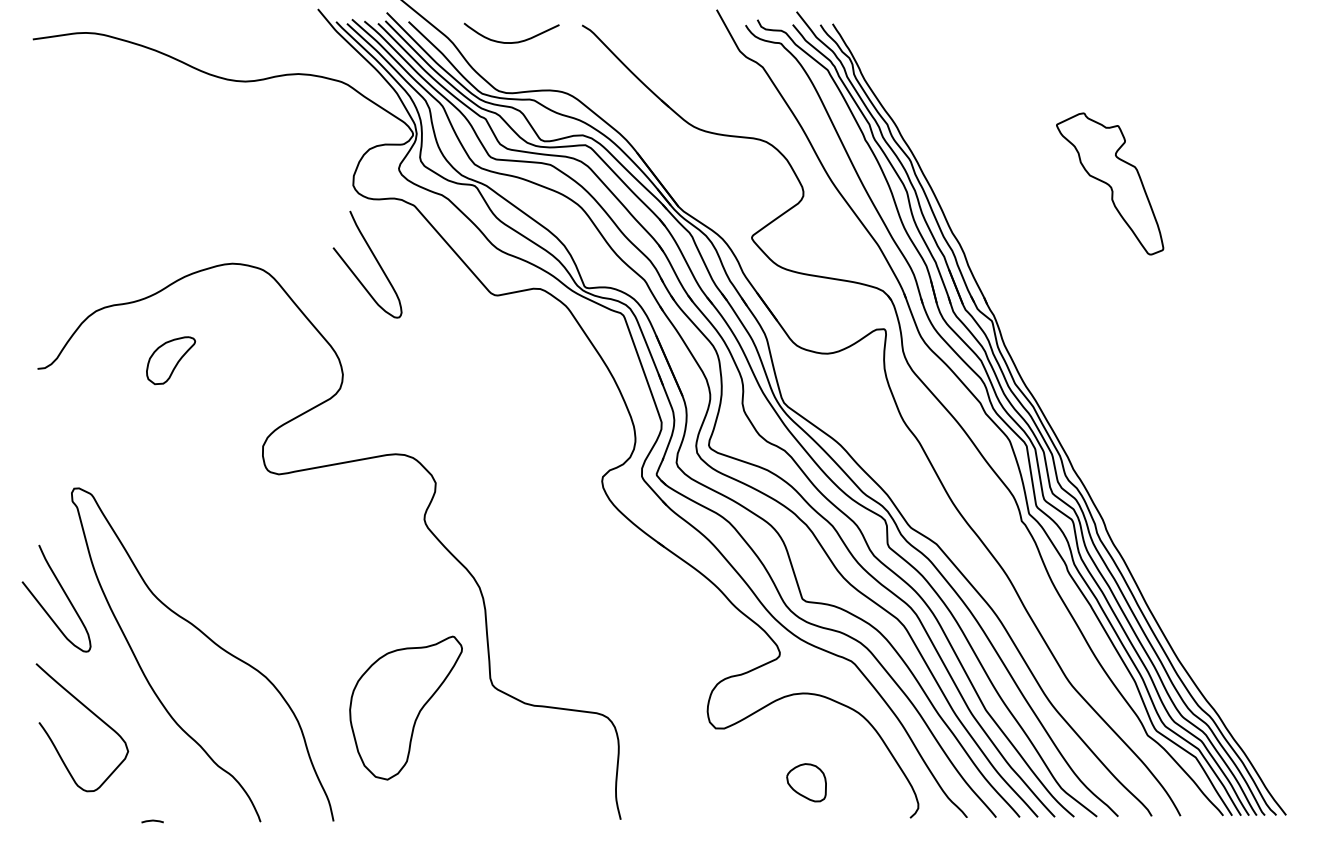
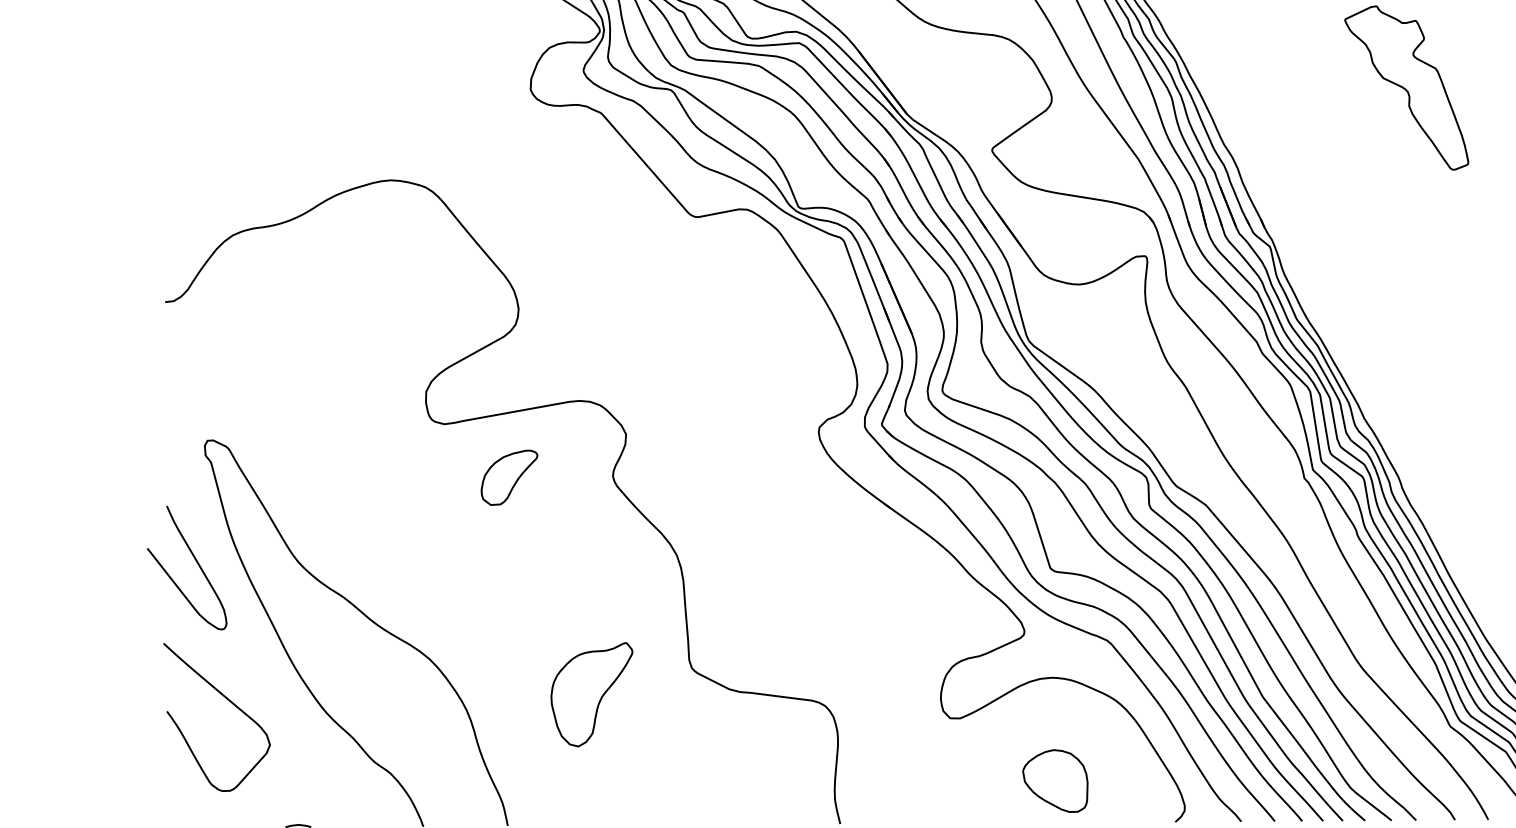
curve: (375, 260) -> (556, 176), removed
part: (171, 360) -> (510, 477), moved
part: (406, 707) -> (592, 694), size x0.62
part: (806, 782) -> (1055, 780), size x1.43

